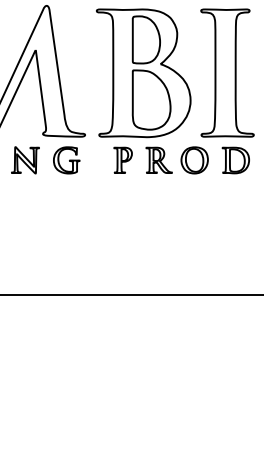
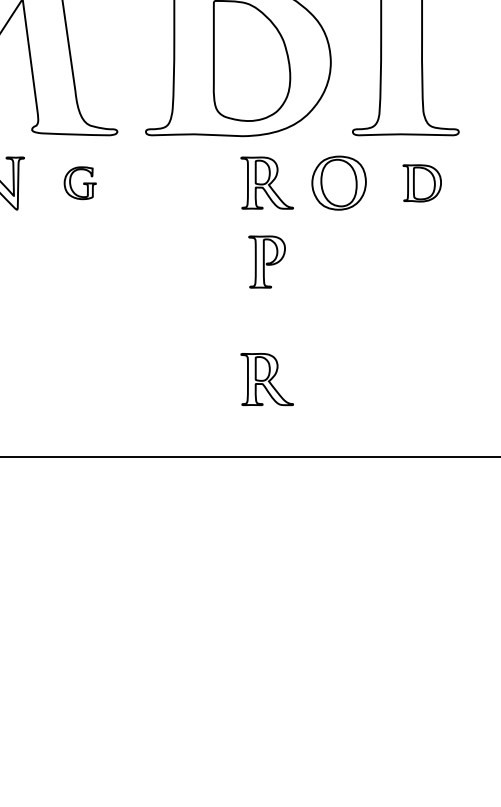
part: (122, 159) -> (265, 260), moved
part: (66, 160) -> (79, 183), size x0.6
part: (235, 160) -> (421, 183), size x0.7
part: (158, 256) -> (265, 377), added

